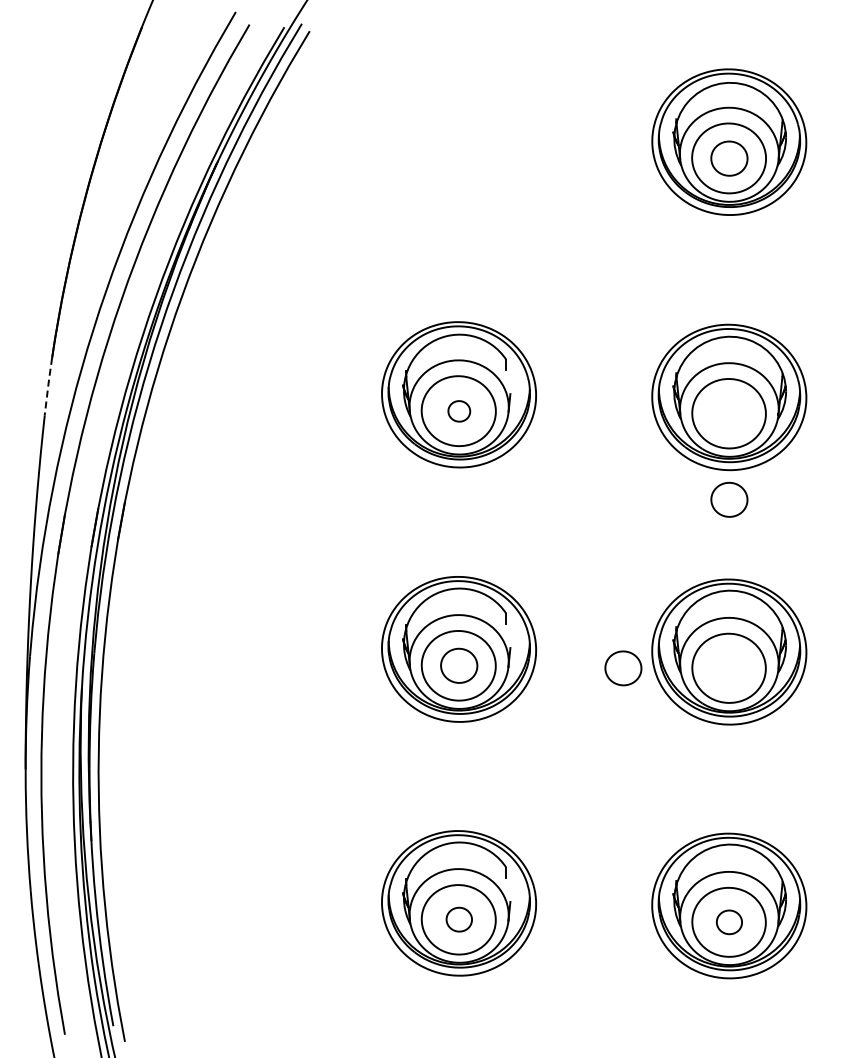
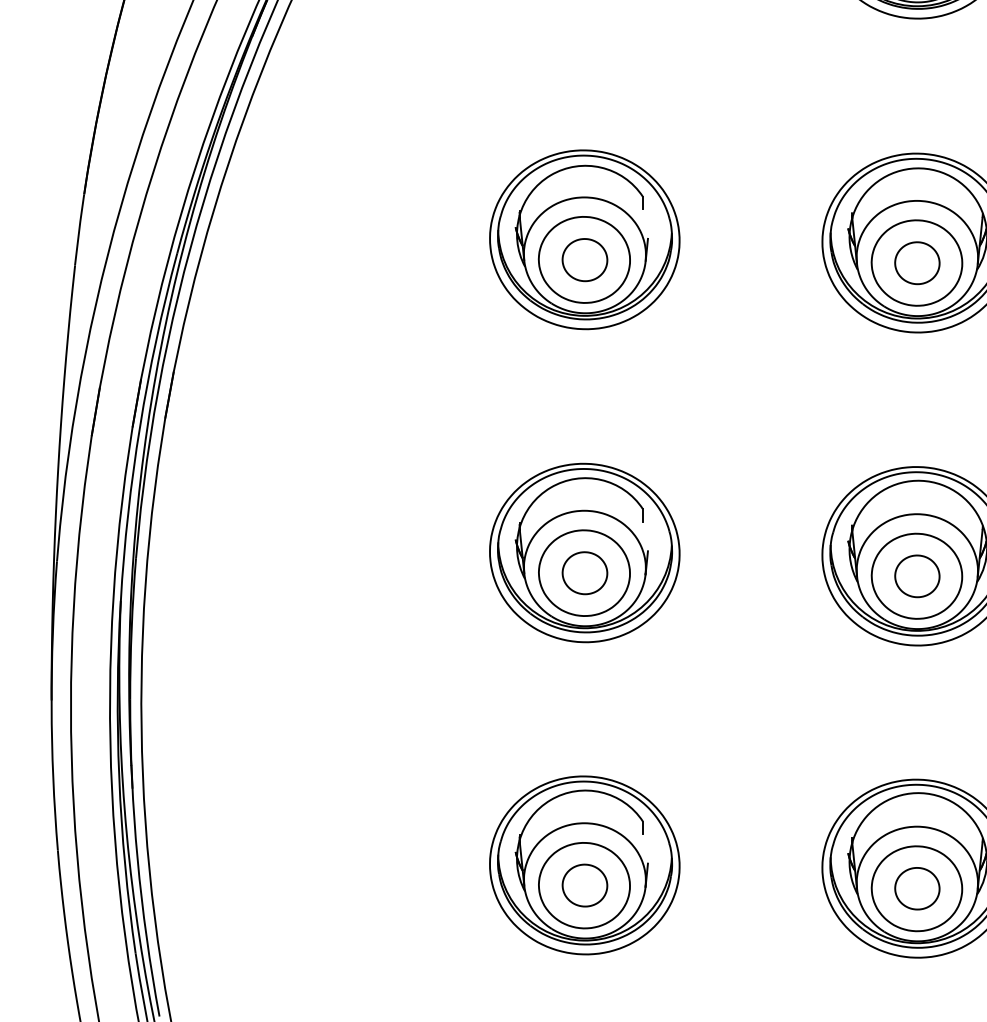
line: (48, 386) -> (79, 229), dashed -> solid
part: (459, 411) -> (585, 260), size x1.67
part: (729, 499) -> (917, 262), moved
part: (623, 668) -> (917, 576), moved
part: (459, 919) -> (585, 885), size x1.43
part: (729, 922) -> (917, 888), size x1.43

